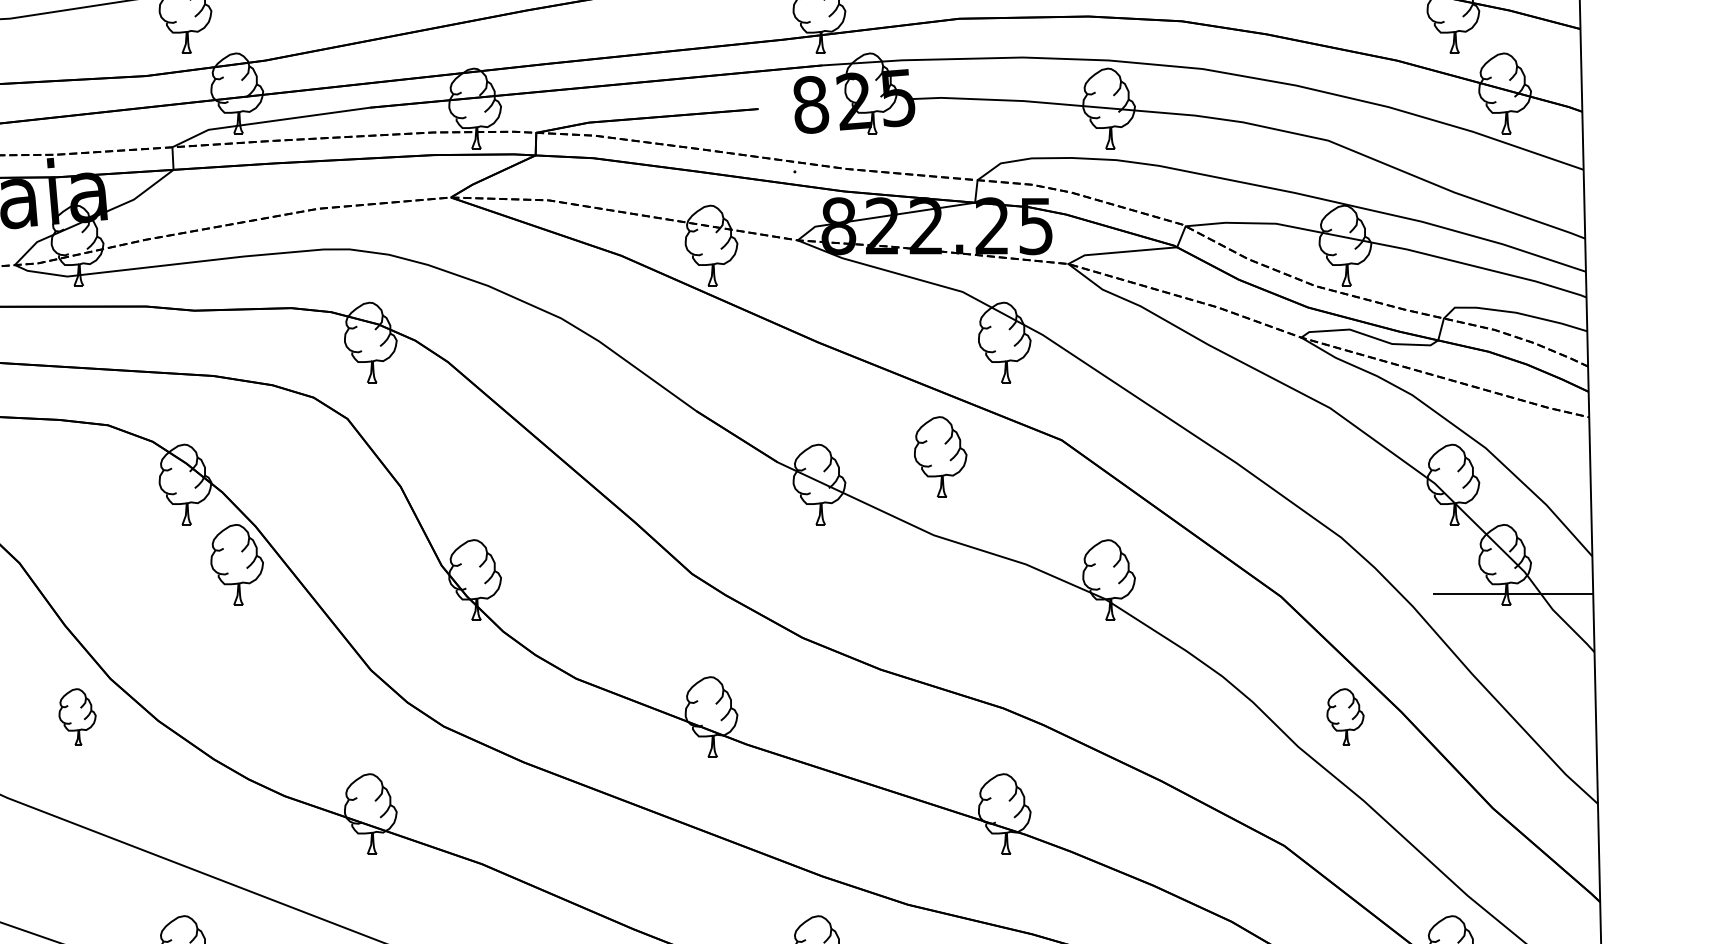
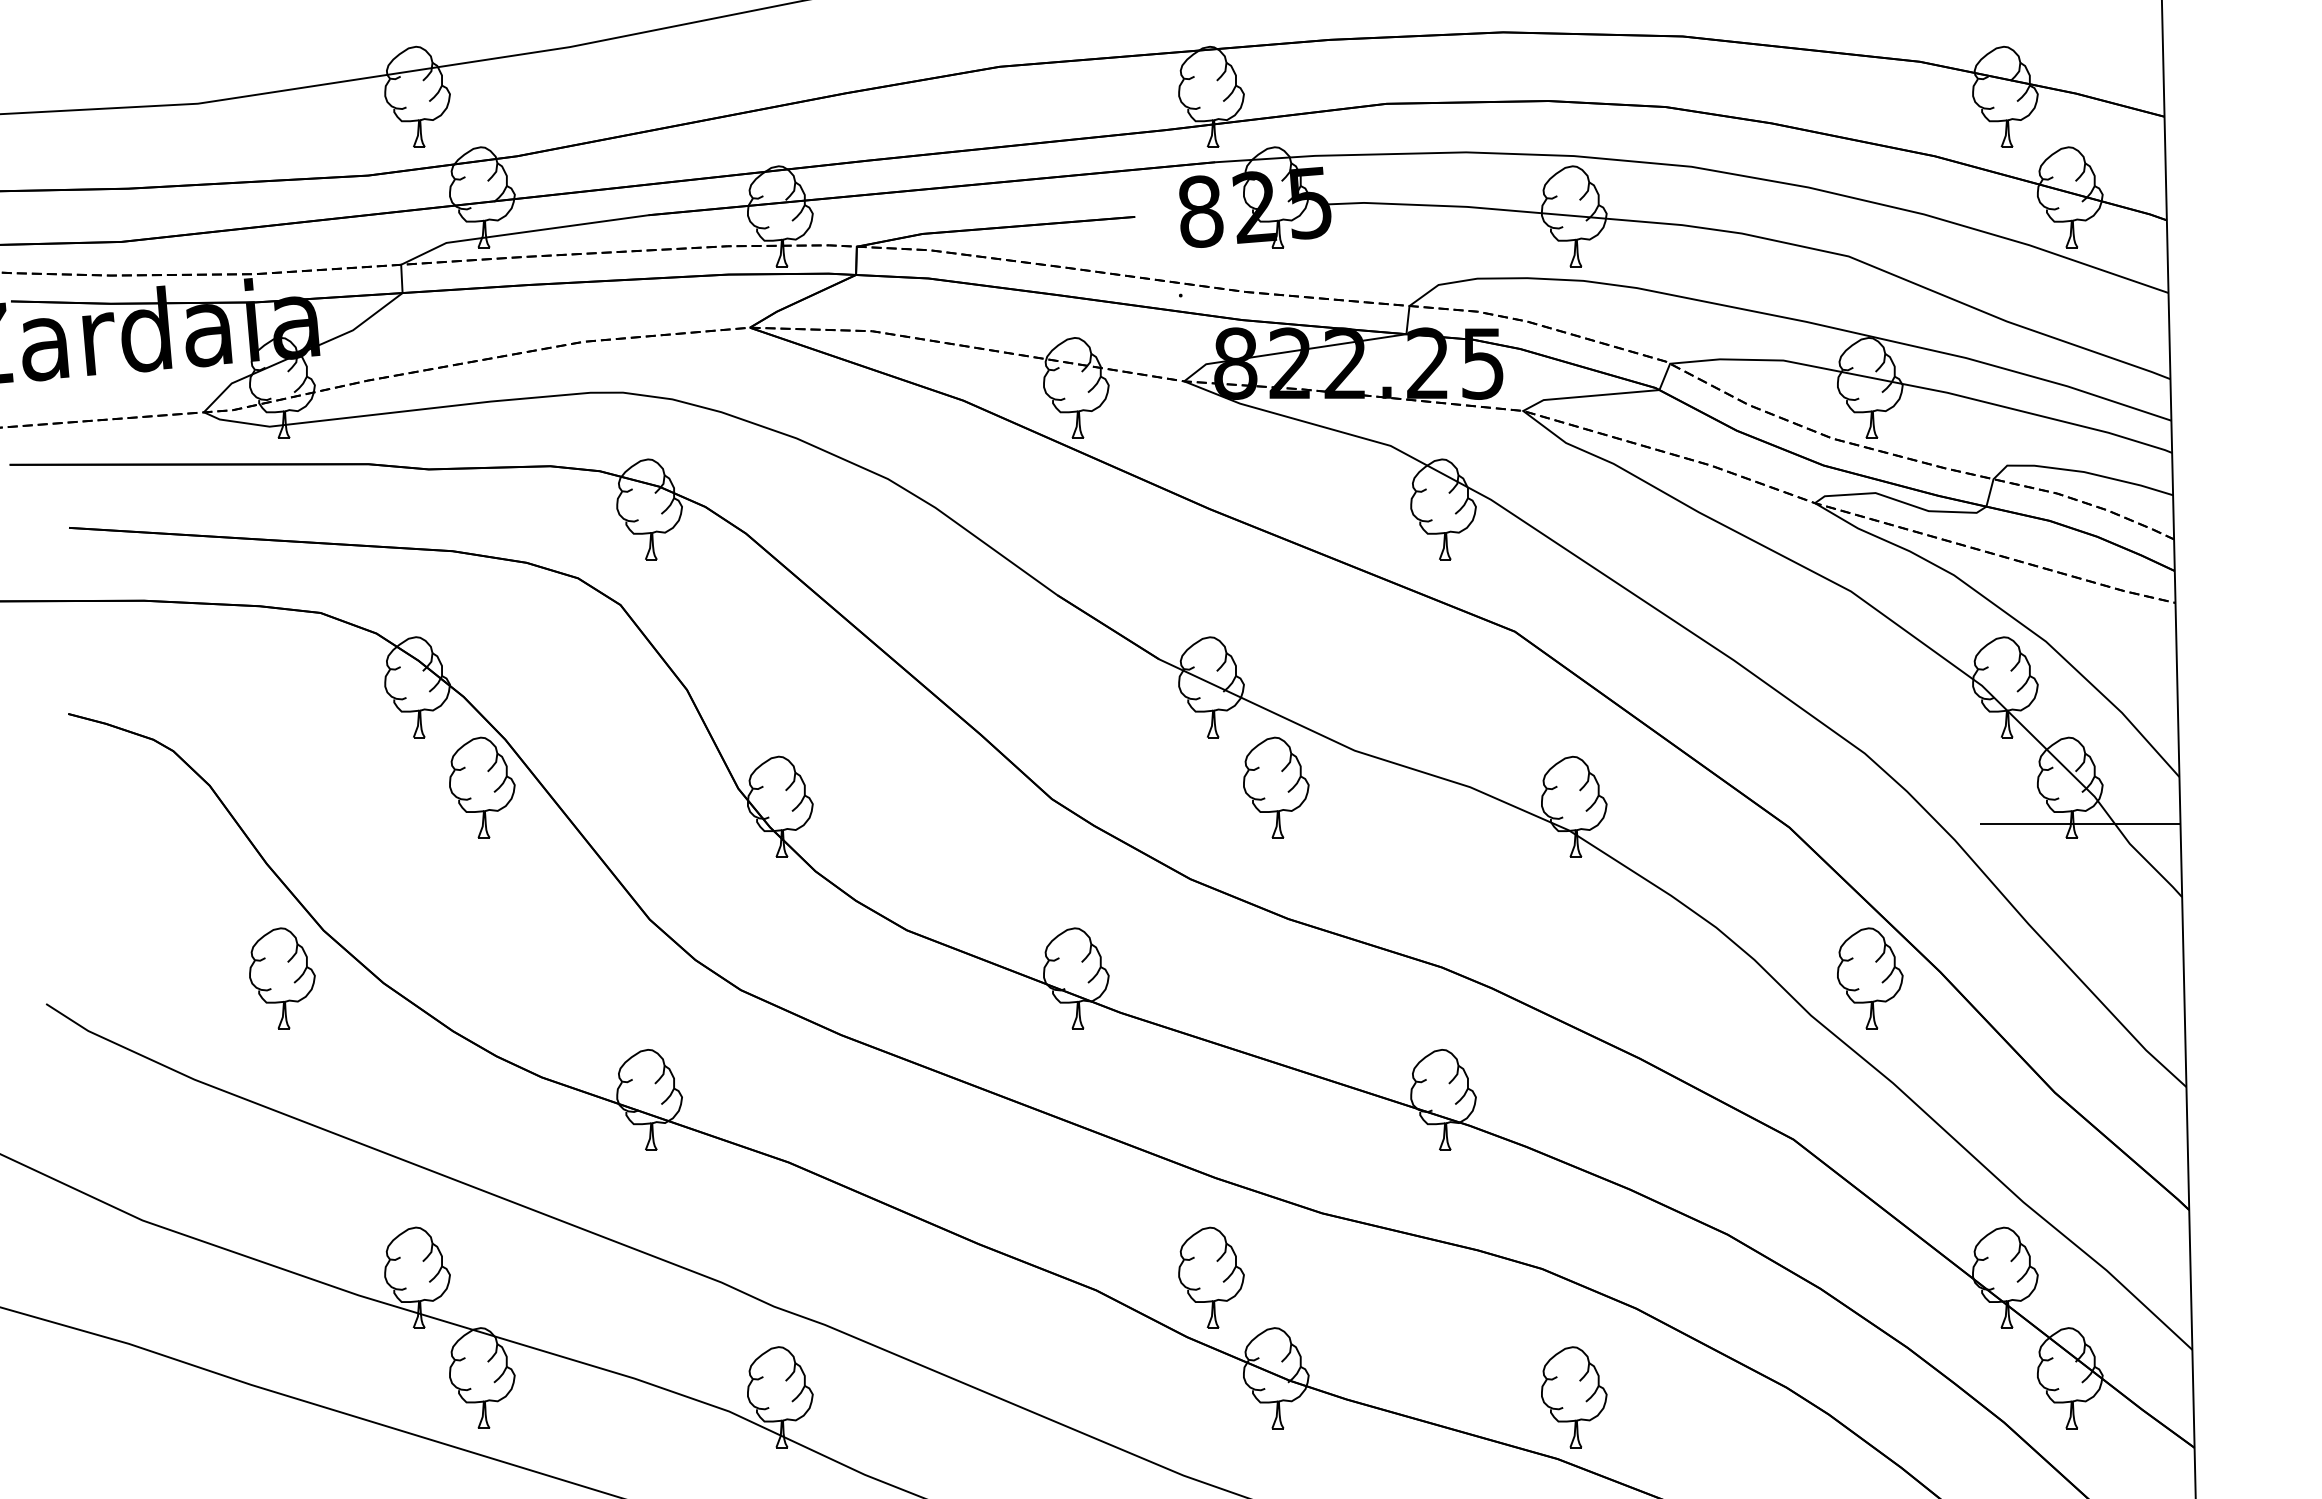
part: (940, 456) -> (1276, 787), moved
part: (77, 717) -> (282, 978), size x1.43
part: (1345, 717) -> (1870, 978), size x1.43

